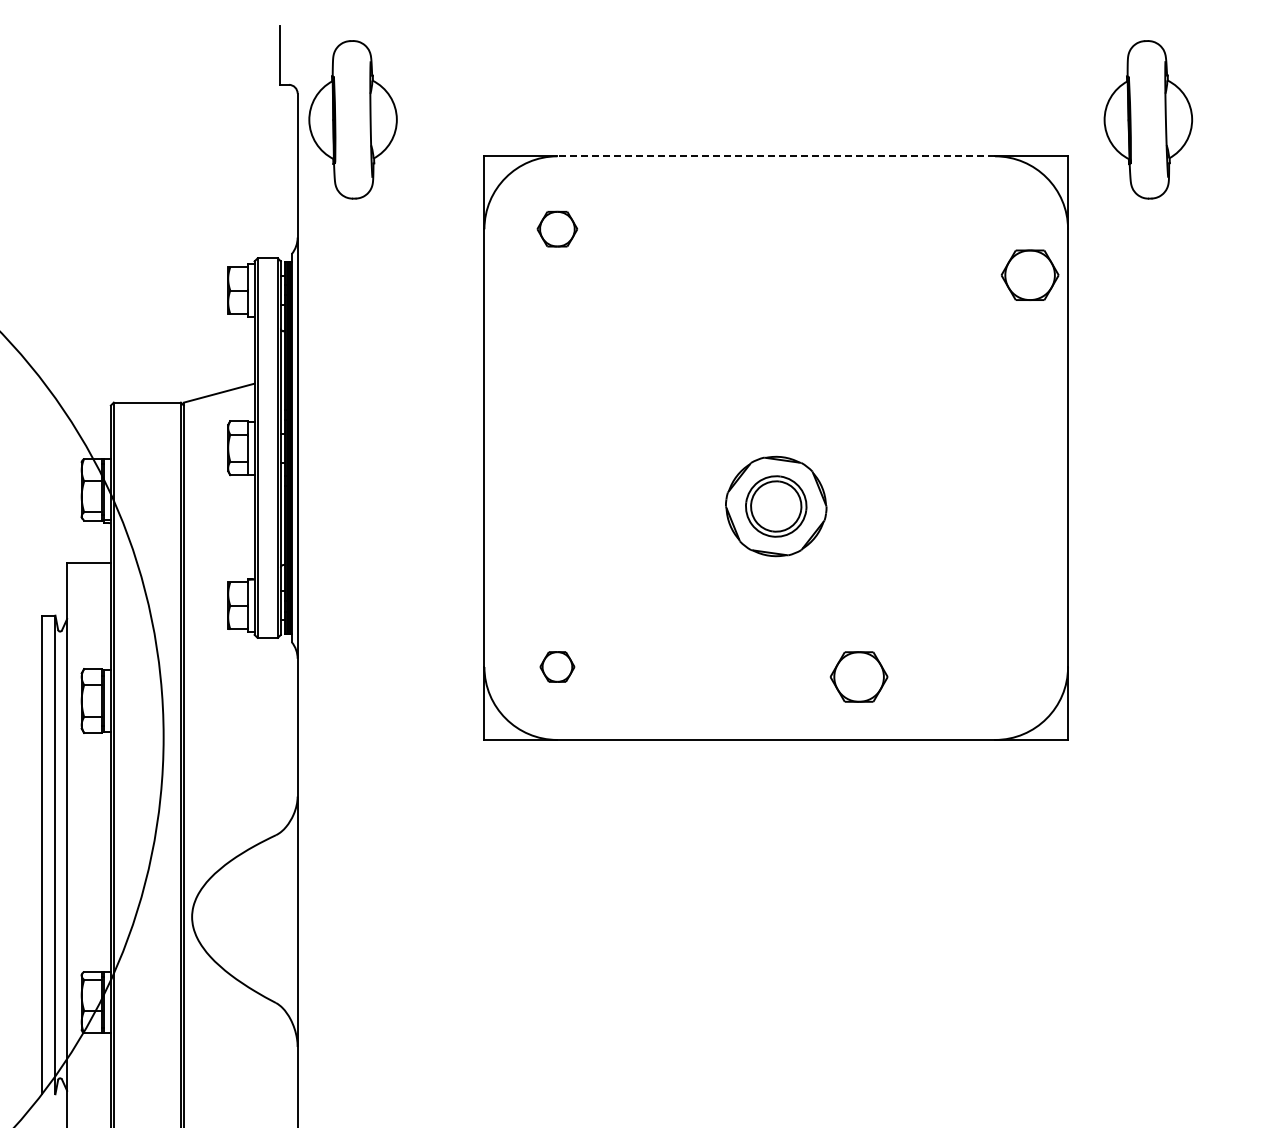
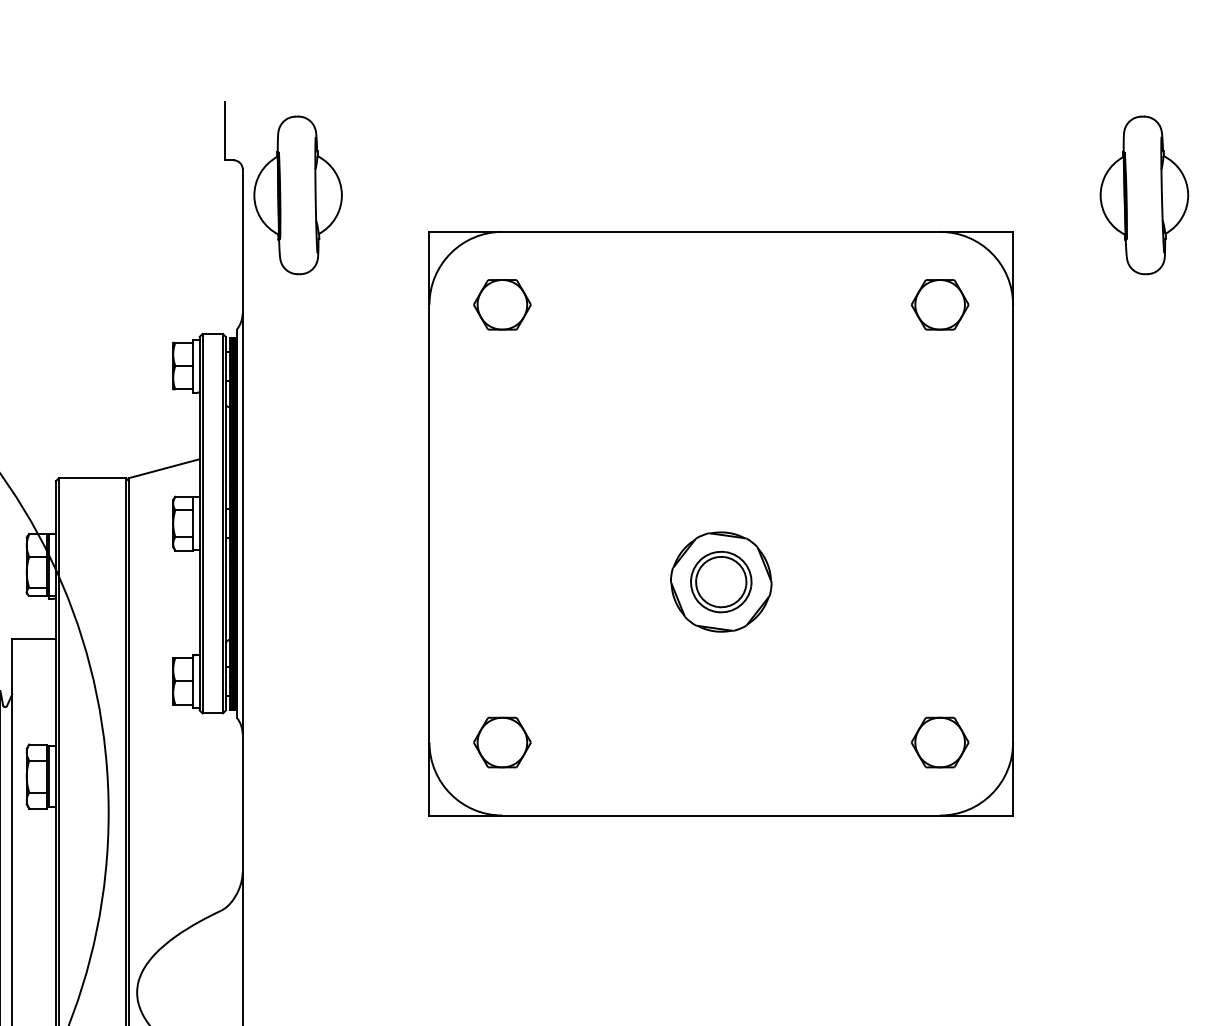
part: (1148, 119) -> (1144, 195), moved
line: (776, 156) -> (721, 232), dashed -> solid
part: (557, 228) -> (502, 304), size x1.43
part: (1029, 274) -> (939, 304), moved
part: (557, 666) -> (502, 742), size x1.67
part: (858, 676) -> (939, 742), moved

